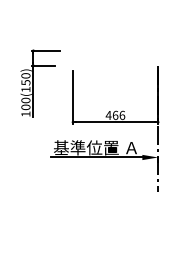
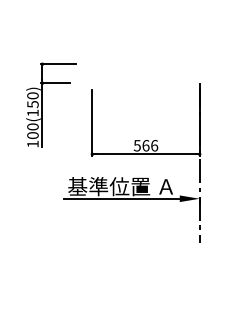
text: (108, 115) -> (137, 145), 466 -> 566

